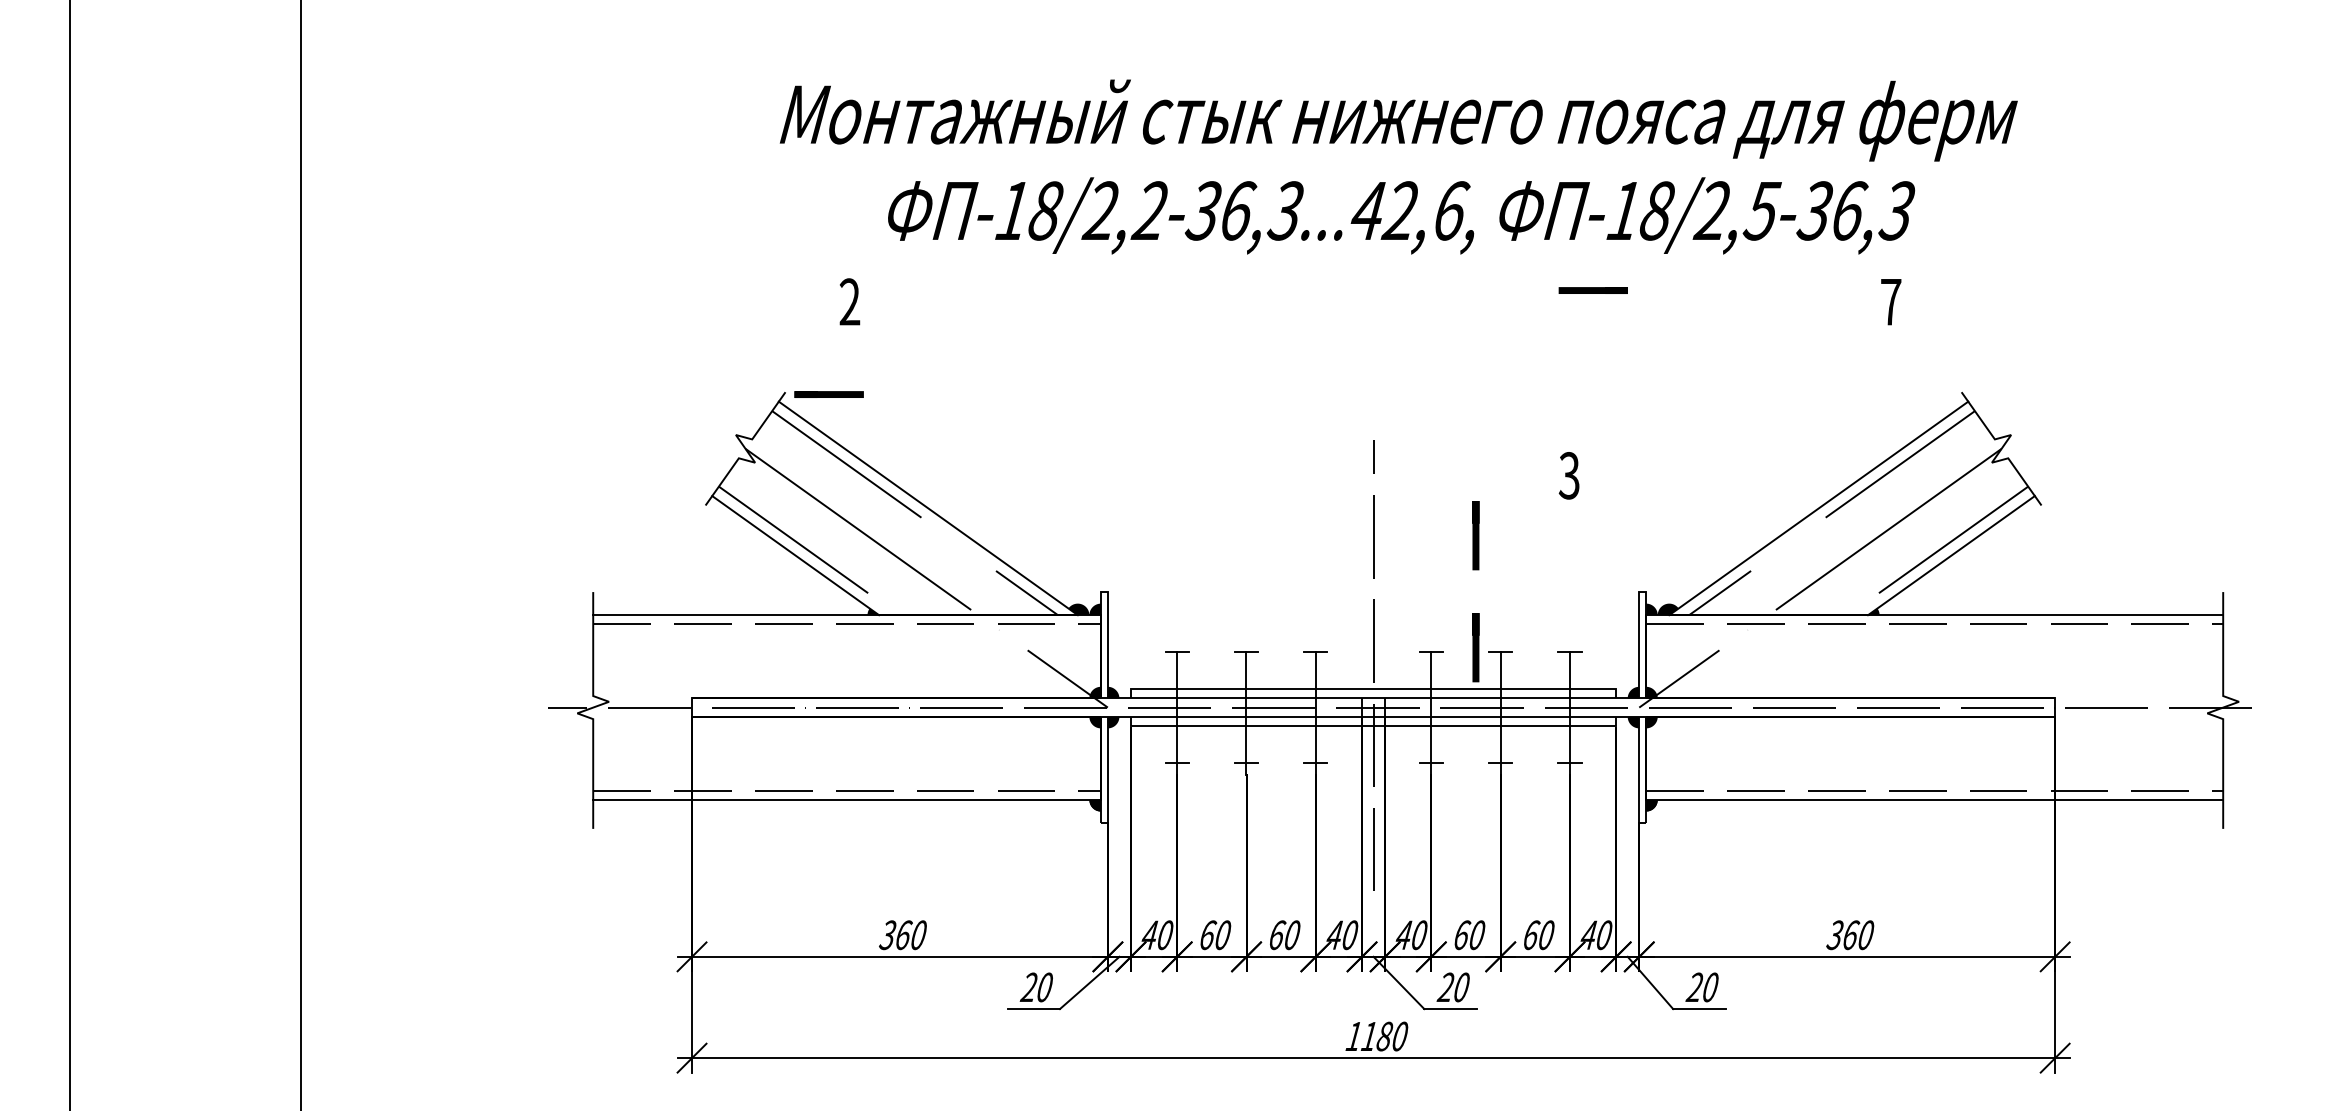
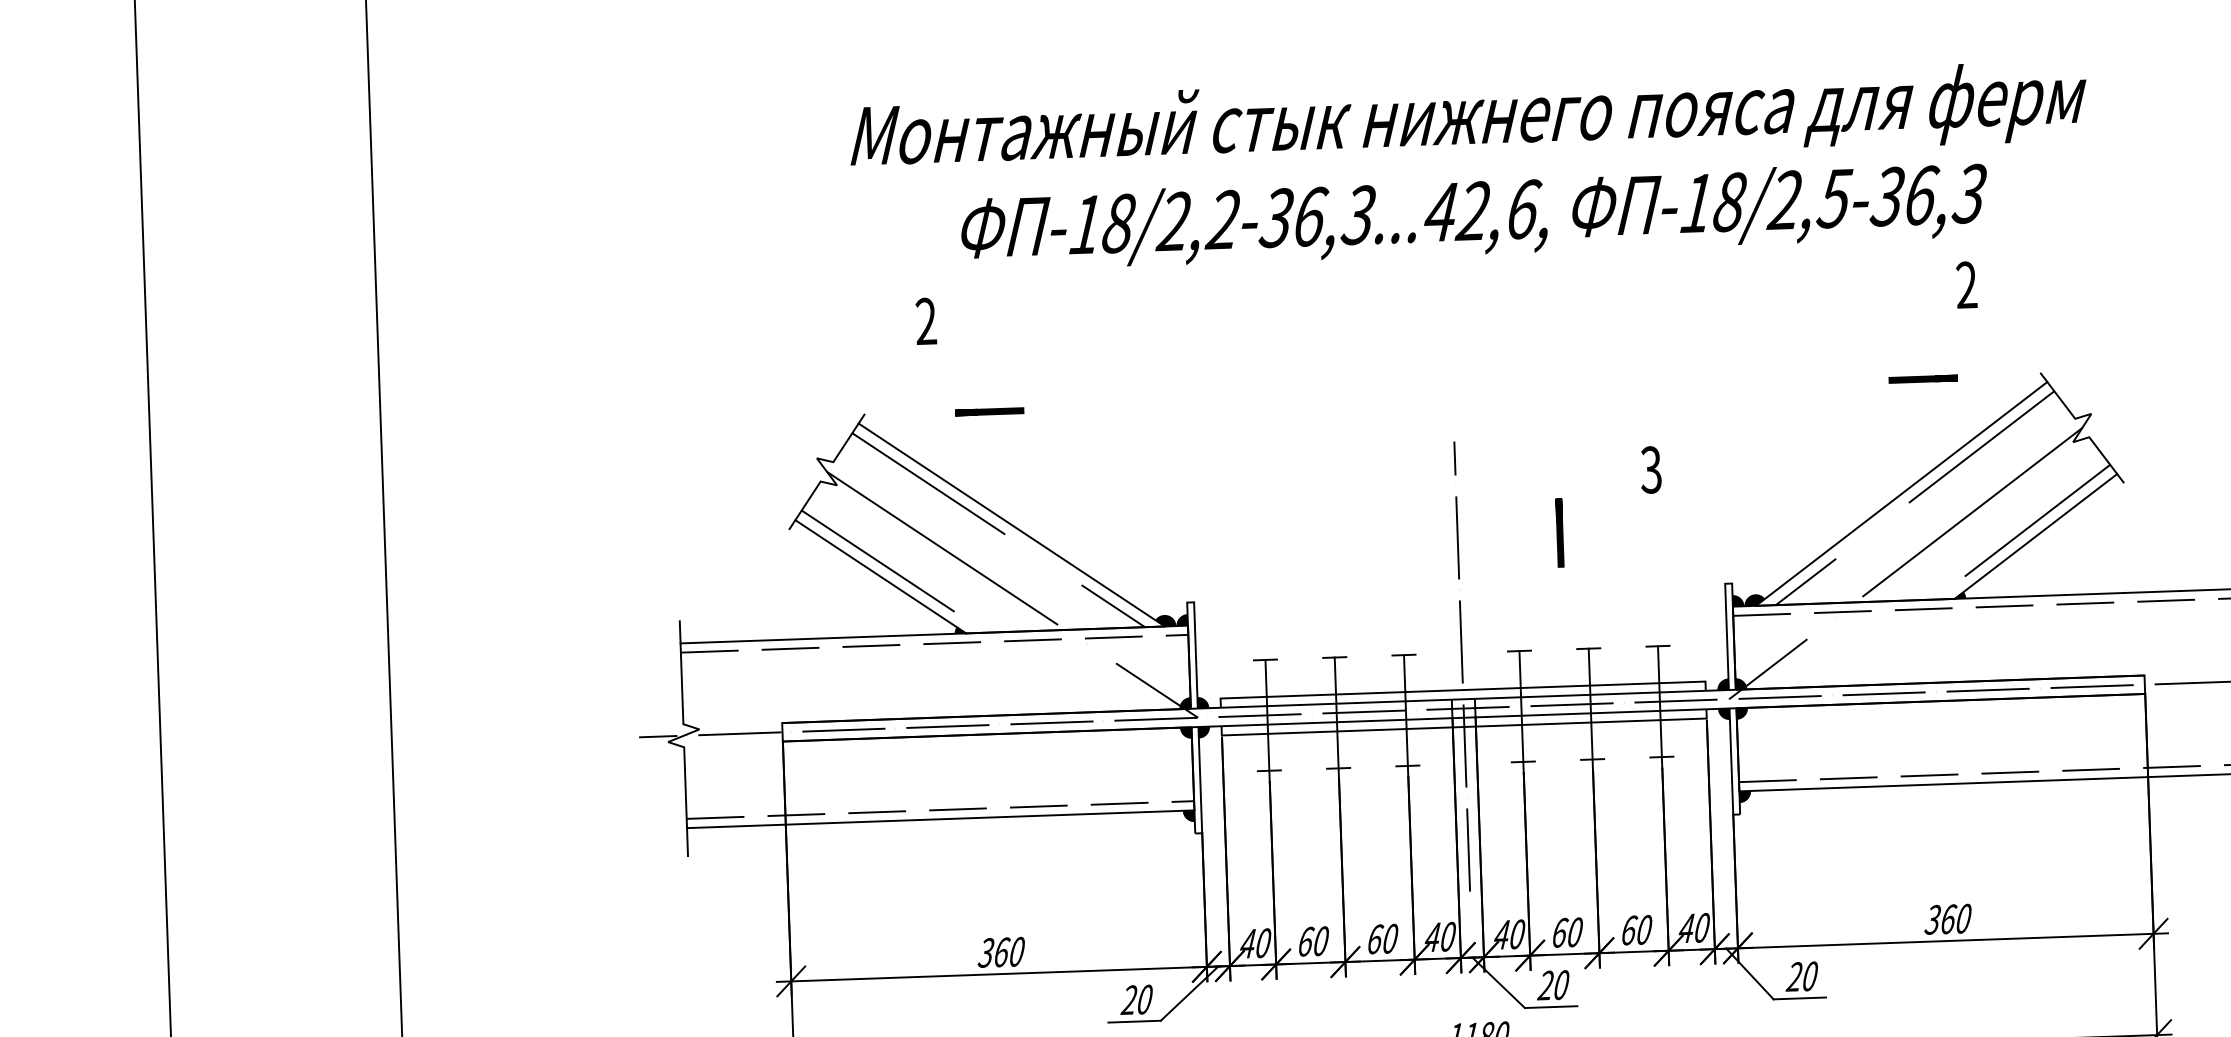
line: (1592, 290) -> (1922, 379), moved
text: (1891, 301) -> (1967, 284), 7 -> 2
line: (828, 394) -> (988, 411), moved
line: (1475, 647) -> (1563, 644), removed

